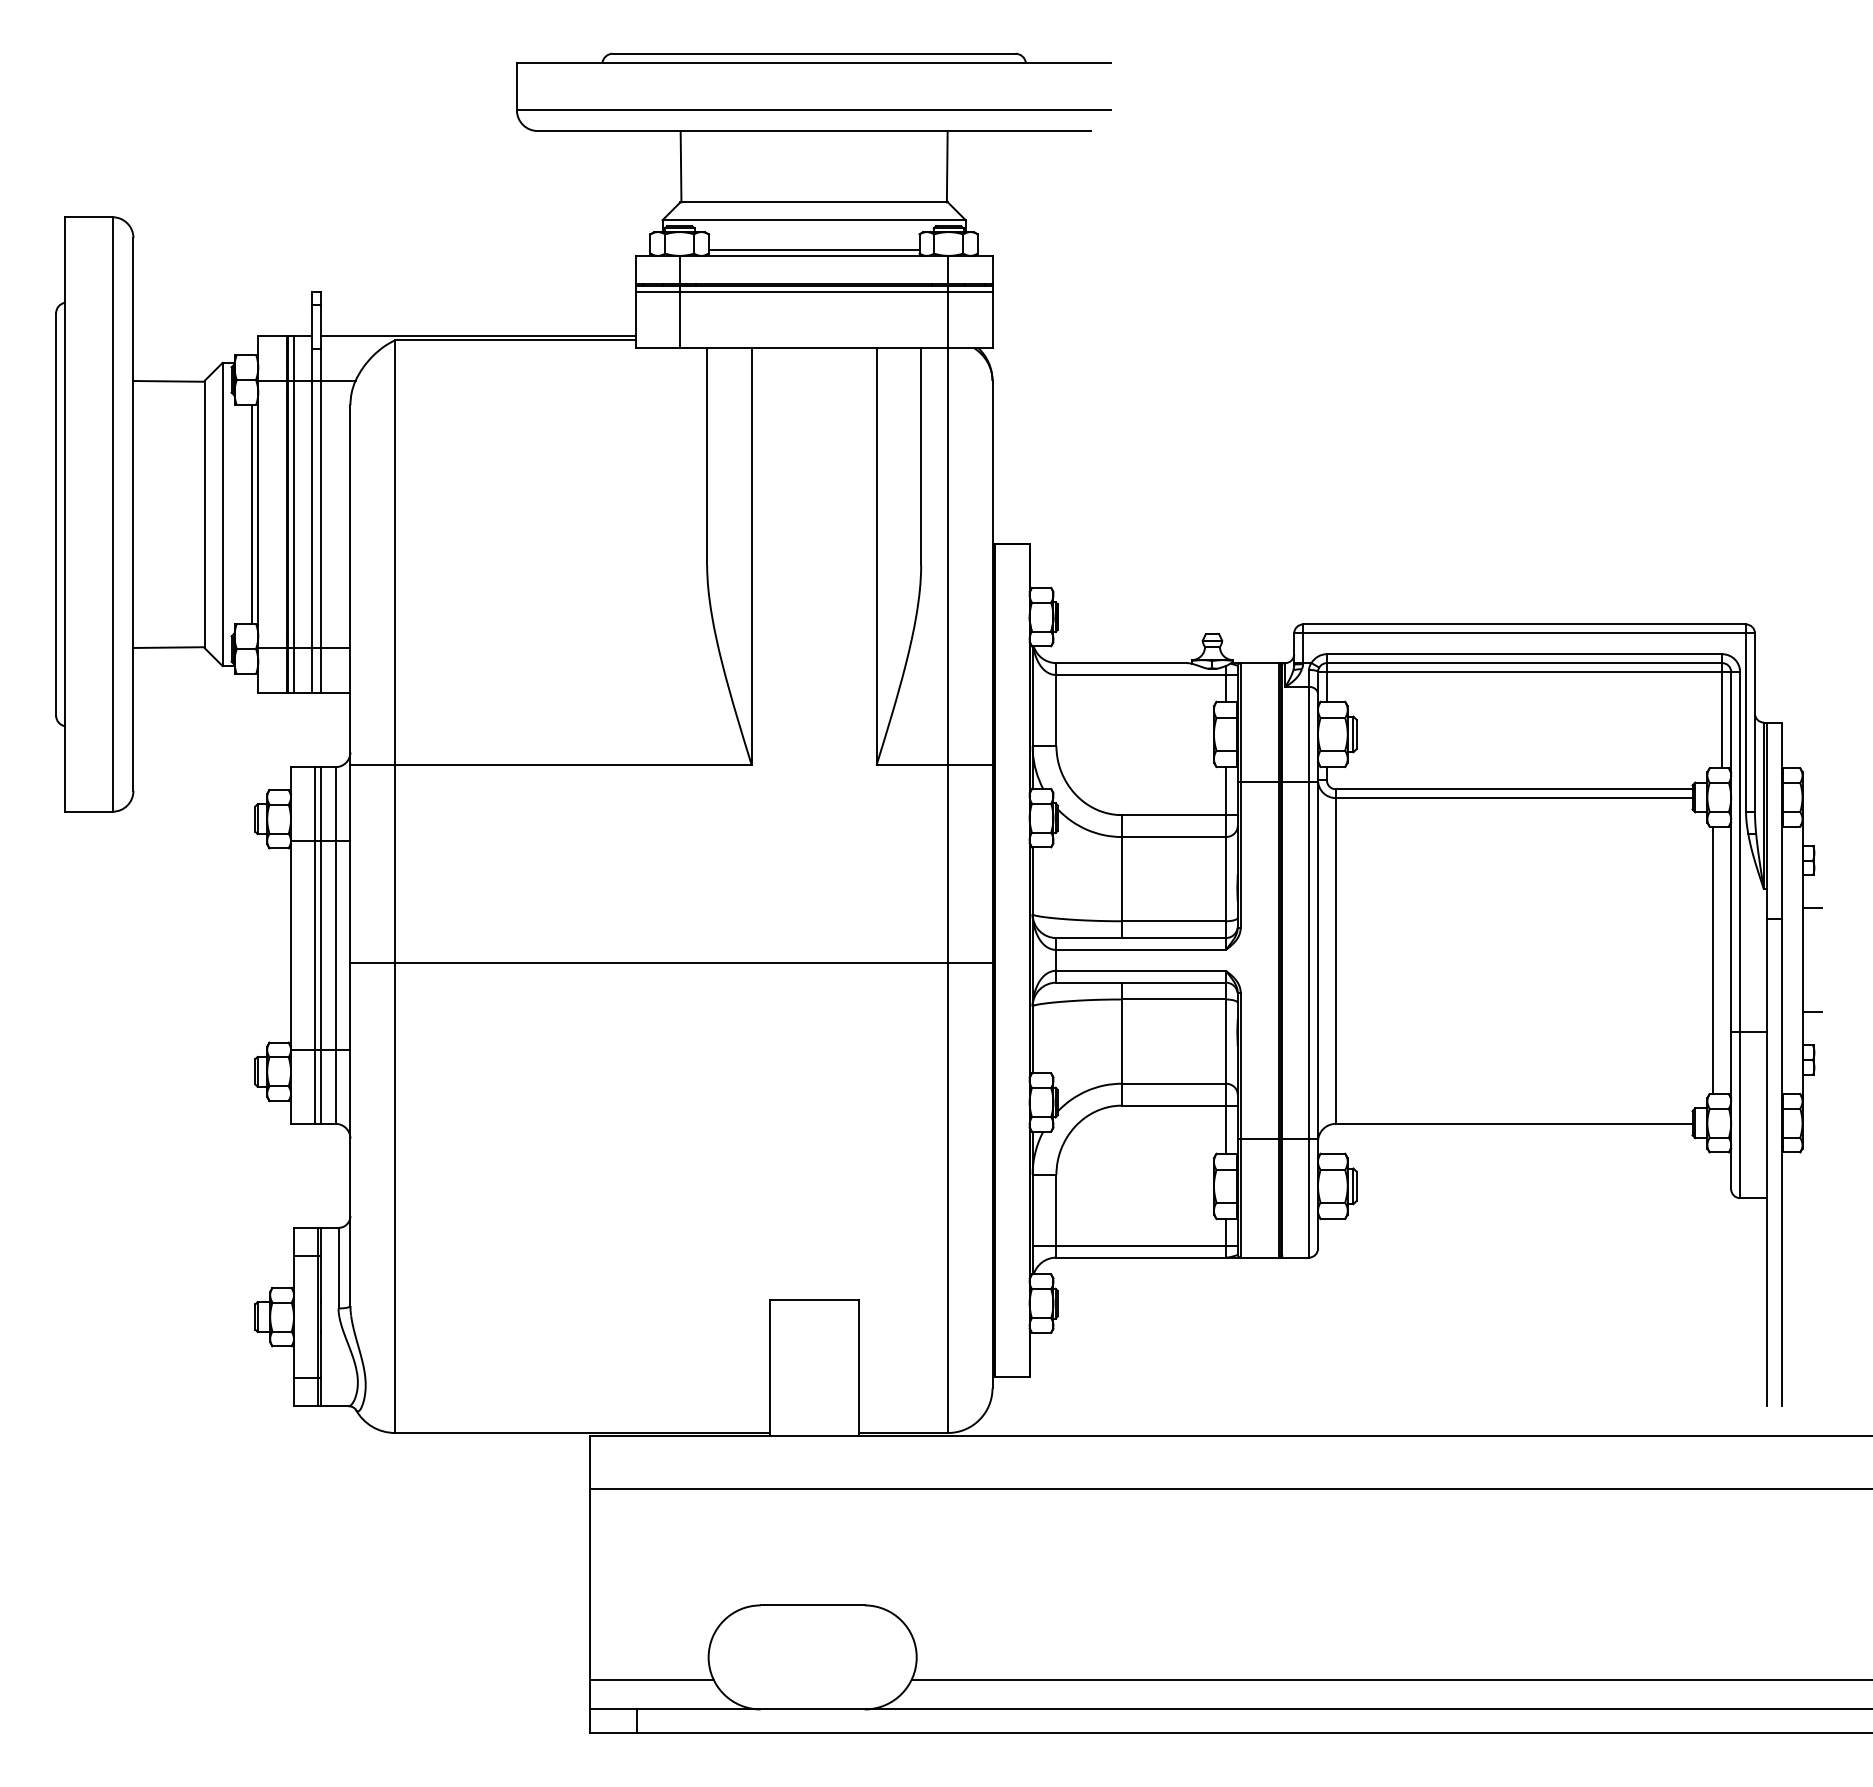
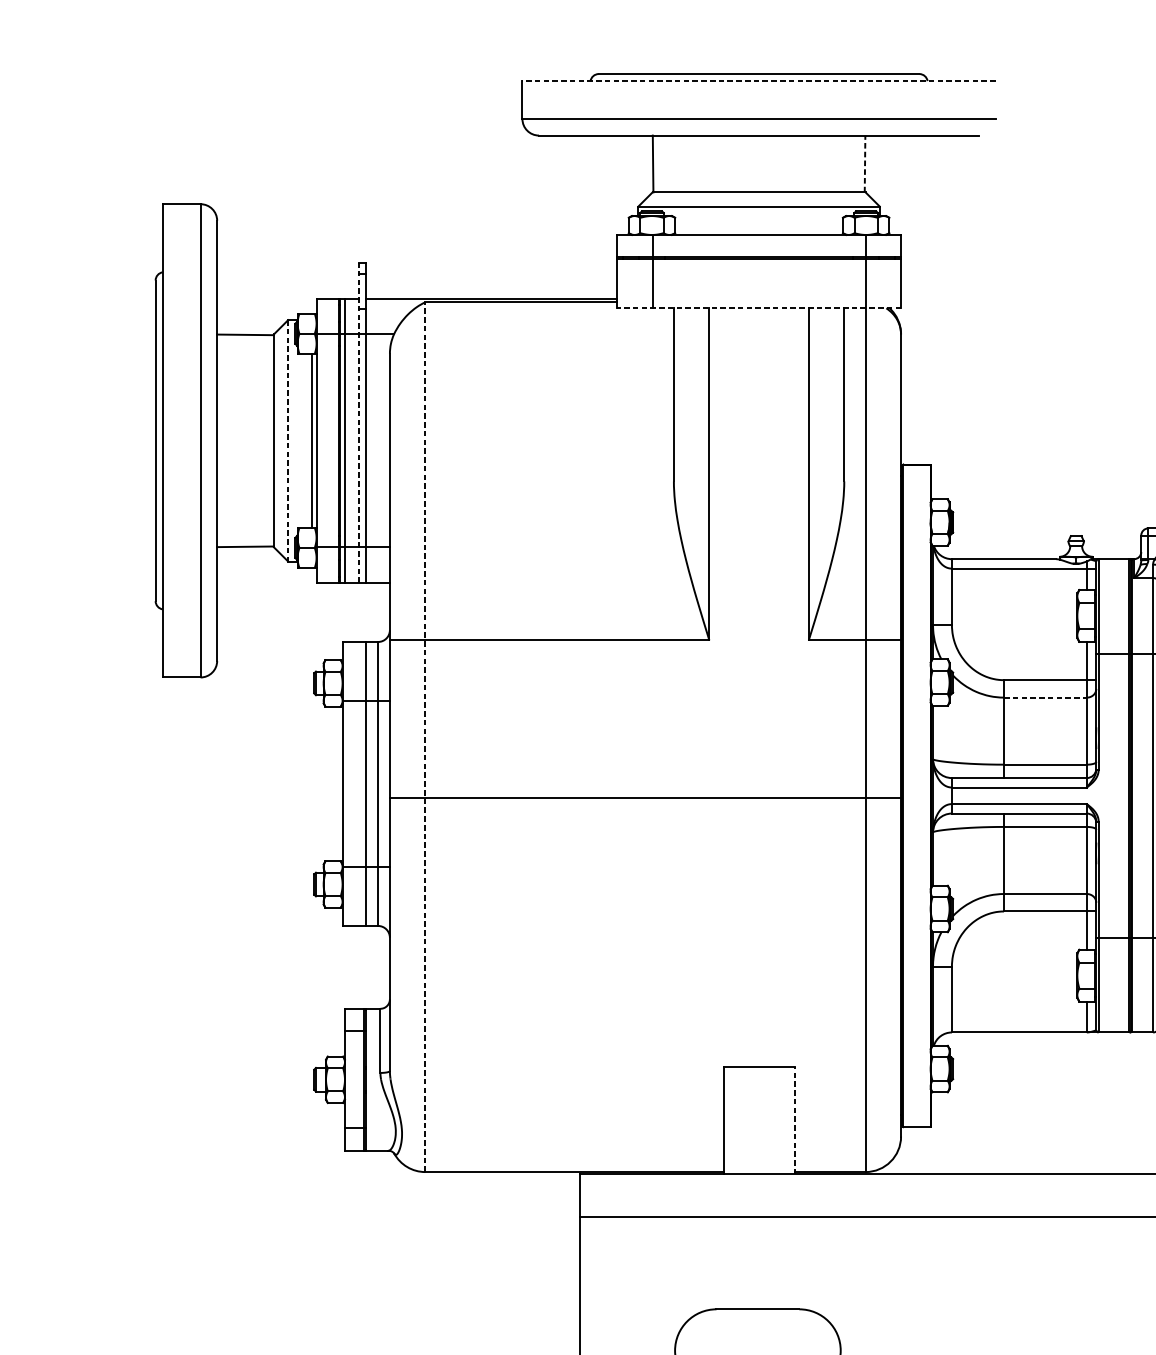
line: (813, 62) -> (758, 81), solid -> dashed
line: (947, 166) -> (865, 163), solid -> dashed
line: (813, 249) -> (758, 229), removed
line: (813, 291) -> (758, 263), removed
line: (813, 348) -> (758, 308), solid -> dashed
line: (311, 492) -> (358, 423), solid -> dashed
line: (222, 514) -> (288, 440), solid -> dashed
line: (1174, 837) -> (1045, 697), solid -> dashed
line: (395, 886) -> (425, 737), solid -> dashed
line: (314, 945) -> (361, 783), removed
line: (1134, 1245) -> (1014, 1022), removed
line: (858, 1368) -> (794, 1120), solid -> dashed

